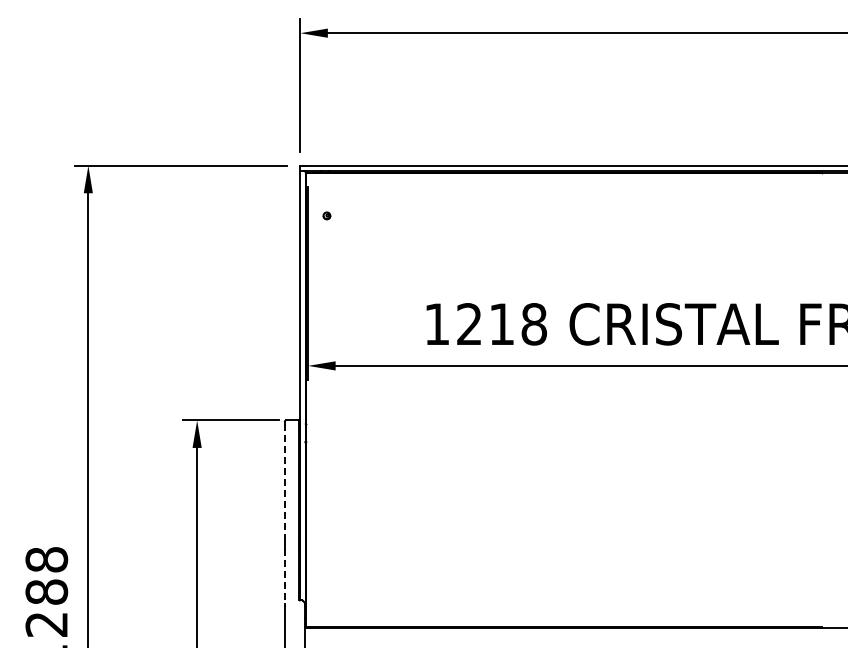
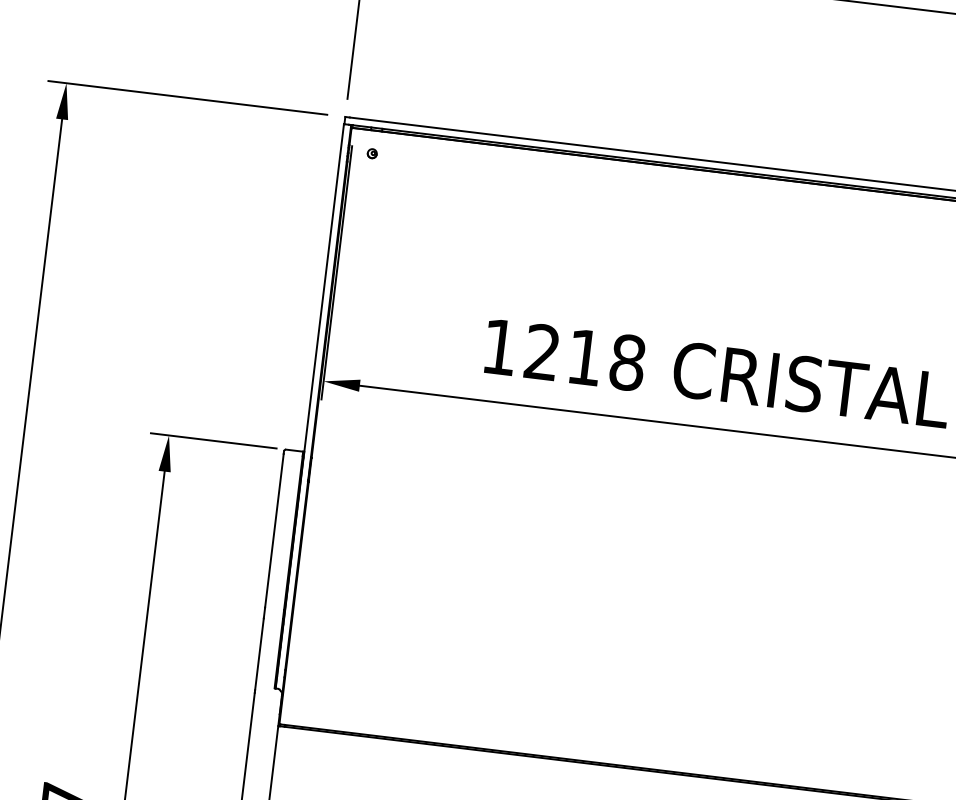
part: (326, 215) -> (371, 153), moved
line: (284, 482) -> (274, 530), dashed -> solid
line: (284, 576) -> (259, 654), dashed -> solid

